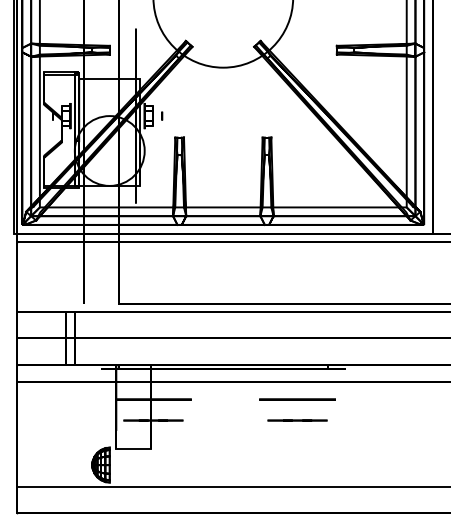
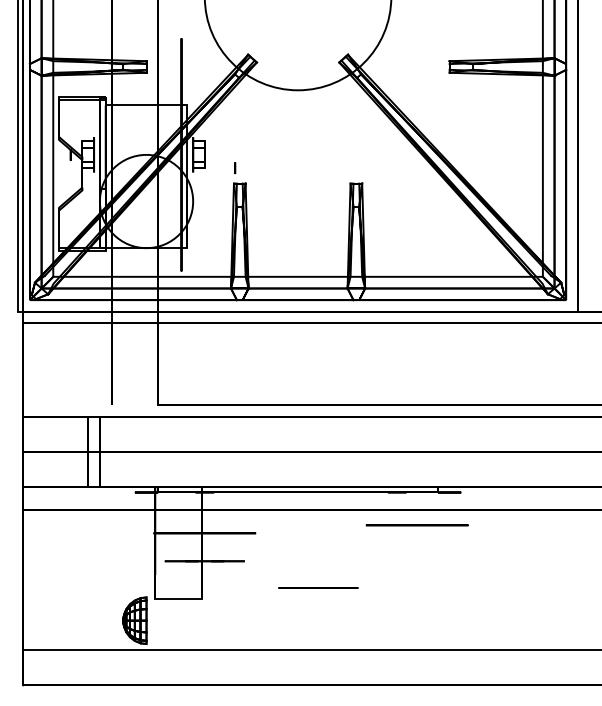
circle: (162, 115) -> (235, 167), moved
circle: (297, 399) -> (417, 525), moved
line: (297, 420) -> (318, 587), moved

